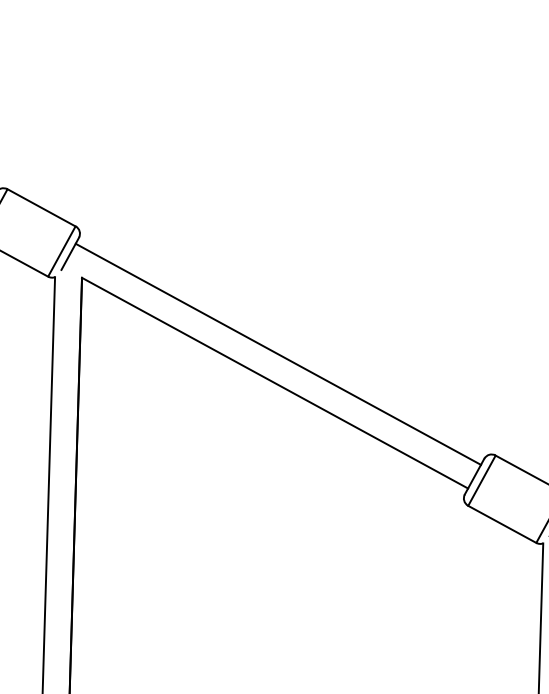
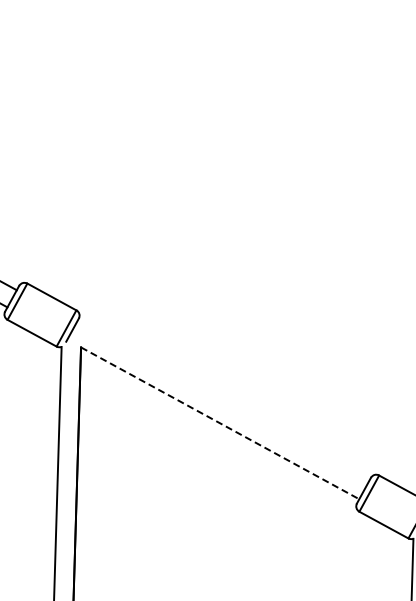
line: (278, 354) -> (222, 402), removed
line: (275, 383) -> (220, 423), solid -> dashed

